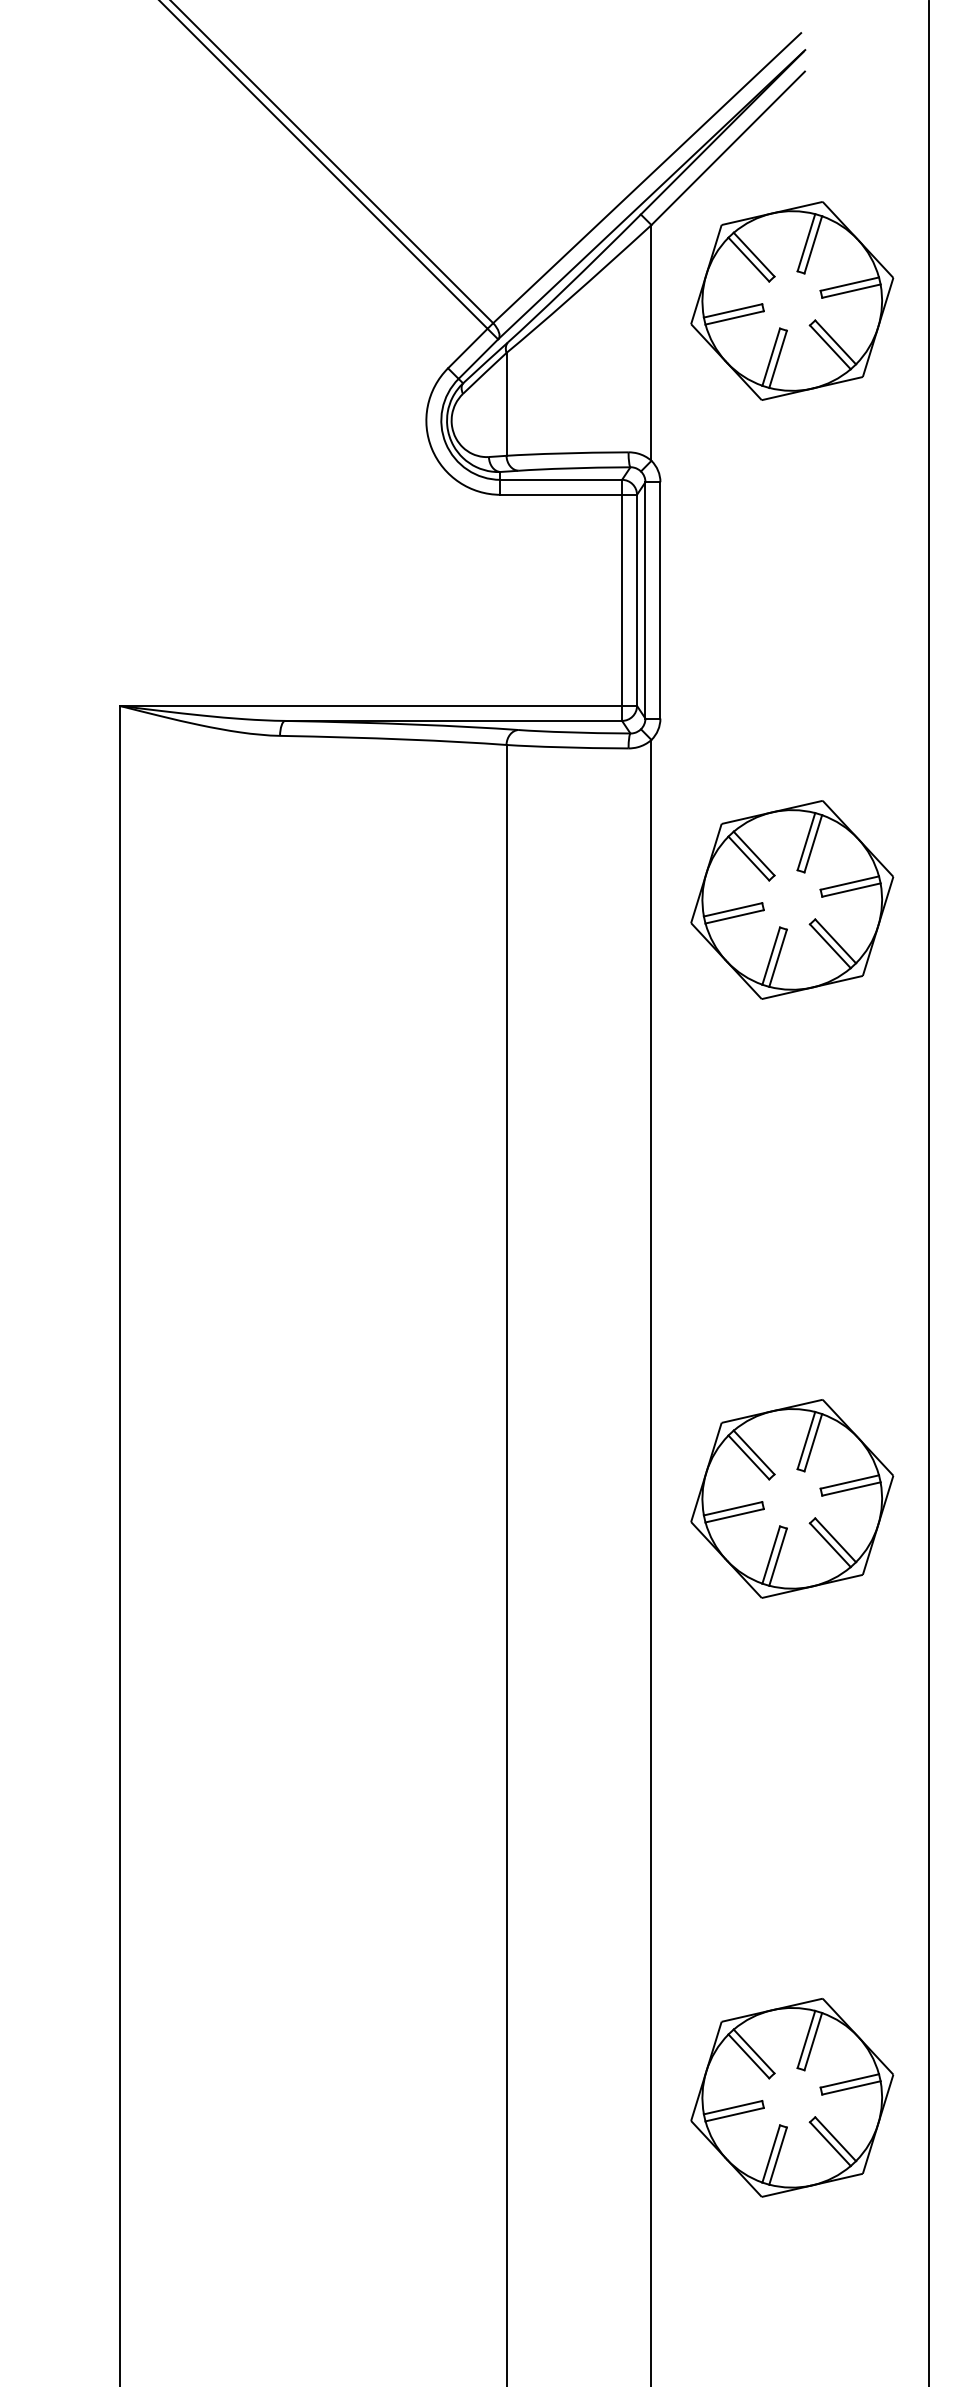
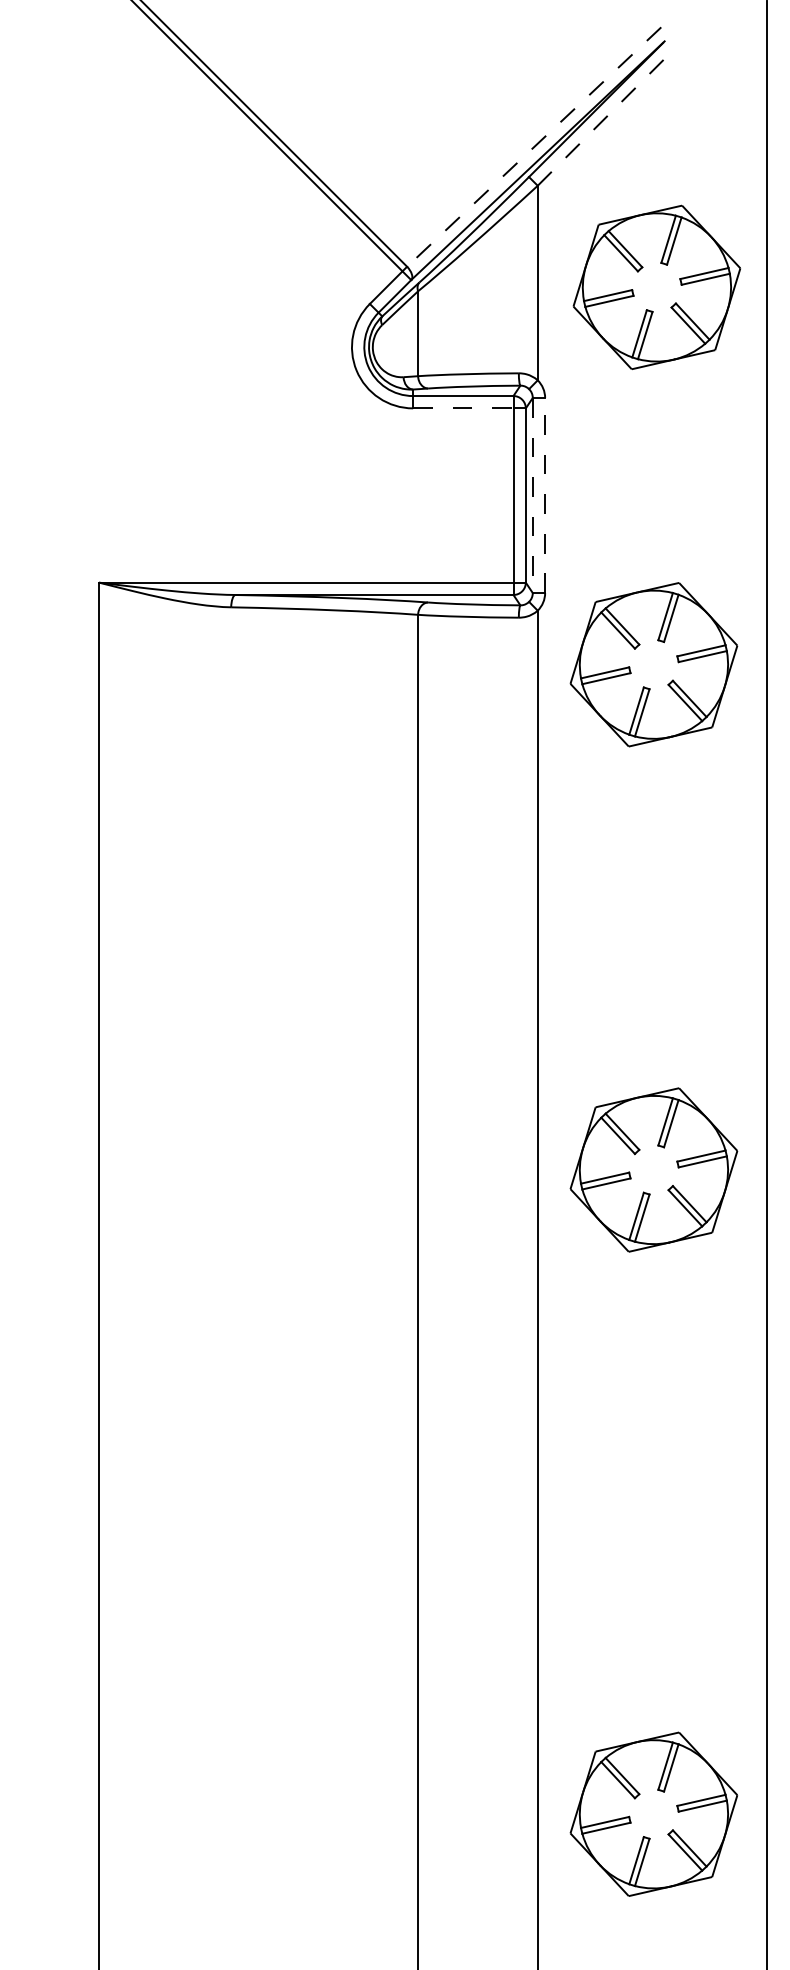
line: (728, 148) -> (601, 122), solid -> dashed
line: (647, 178) -> (534, 147), solid -> dashed
part: (791, 299) -> (656, 286), moved
line: (561, 494) -> (463, 408), solid -> dashed
line: (645, 600) -> (532, 495), solid -> dashed
line: (660, 600) -> (545, 495), solid -> dashed
part: (791, 899) -> (653, 664), moved
part: (791, 1498) -> (653, 1169), moved
part: (791, 2096) -> (653, 1813), moved

